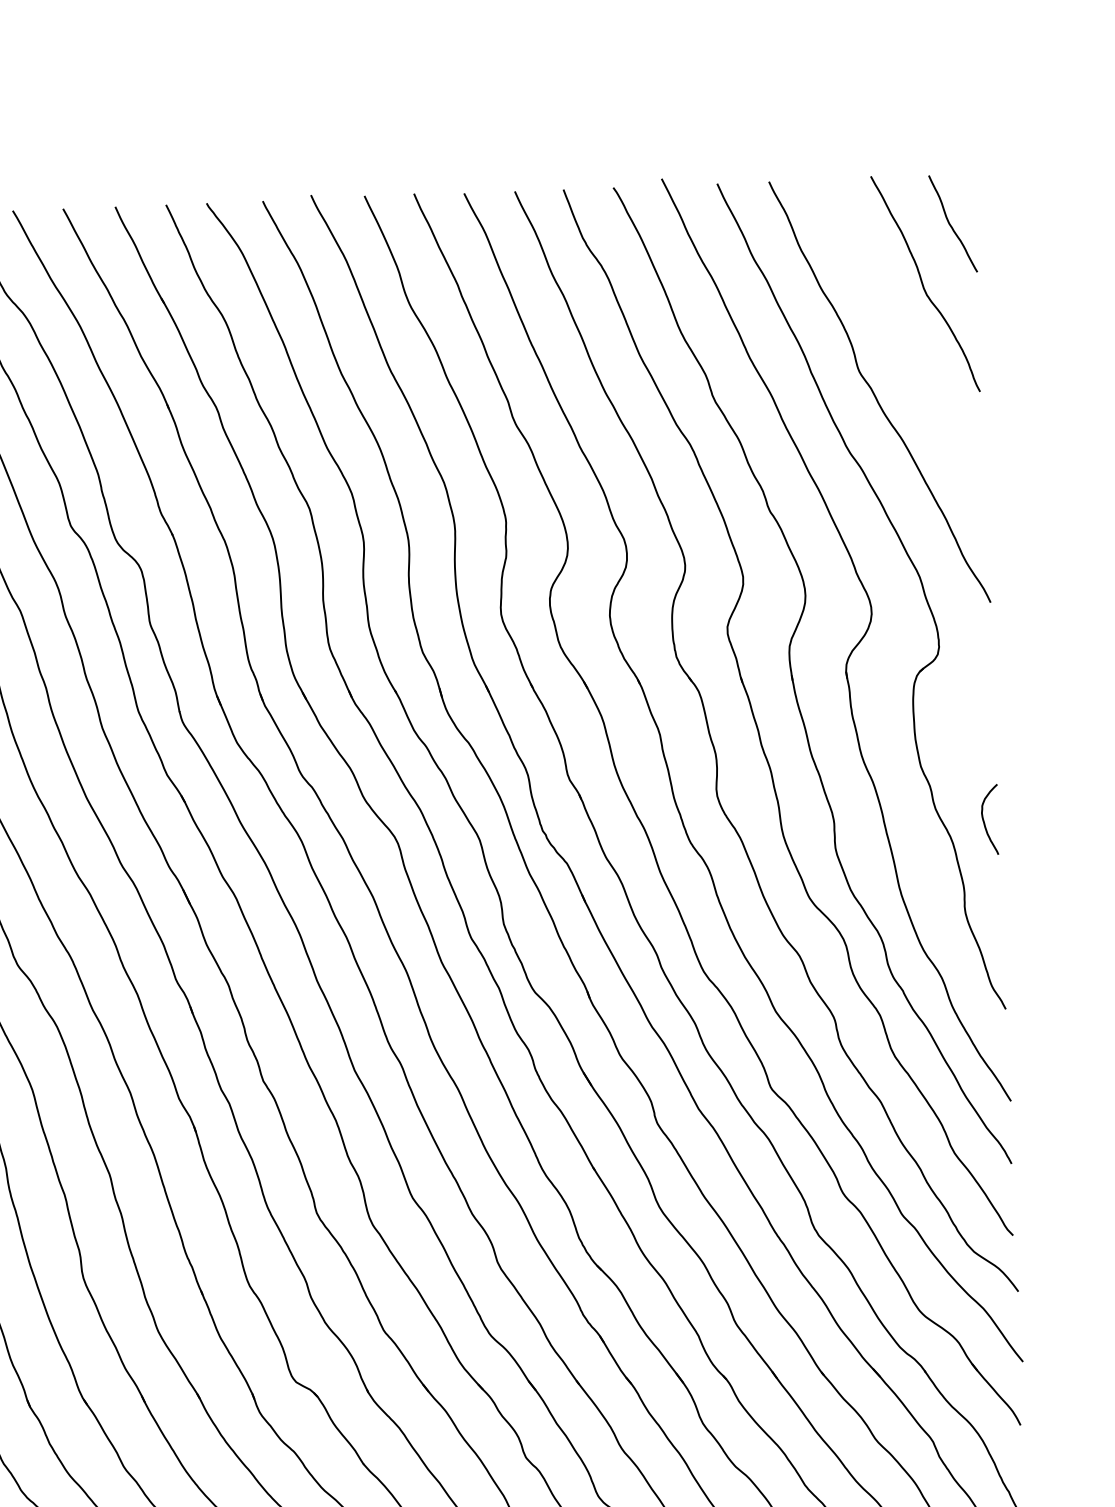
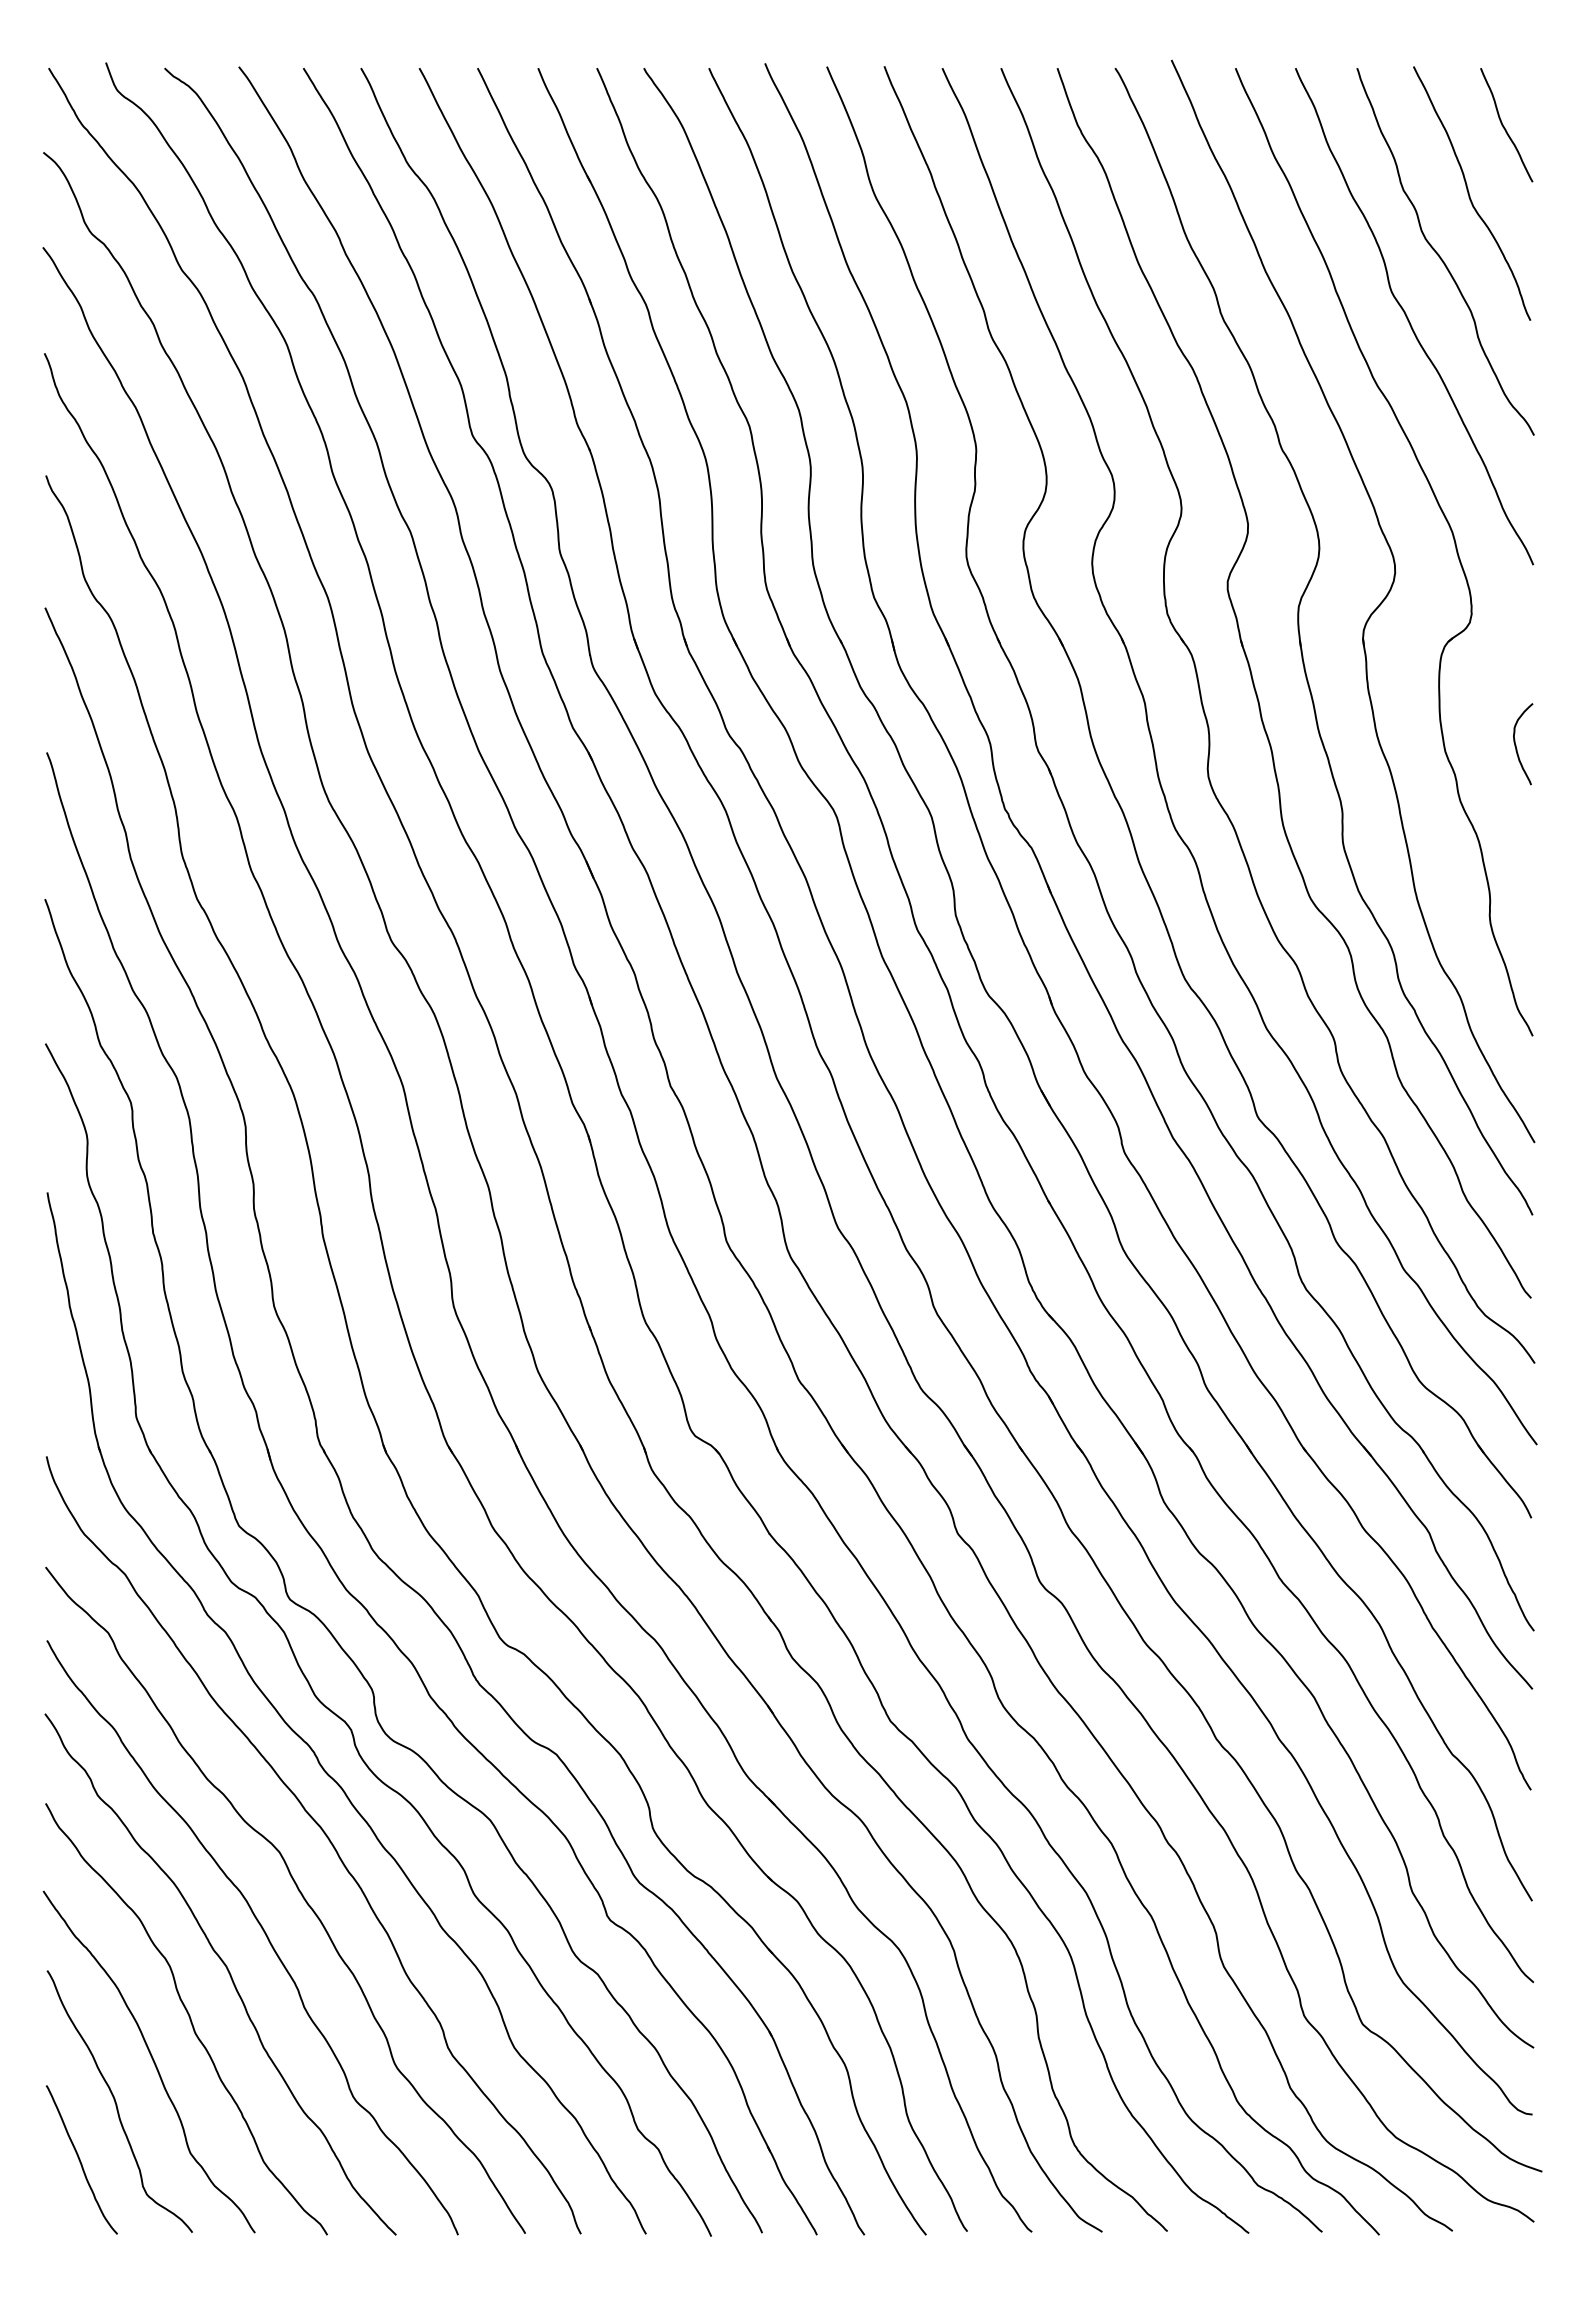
curve: (899, 337) -> (1439, 254), added
curve: (984, 820) -> (1516, 744), moved

